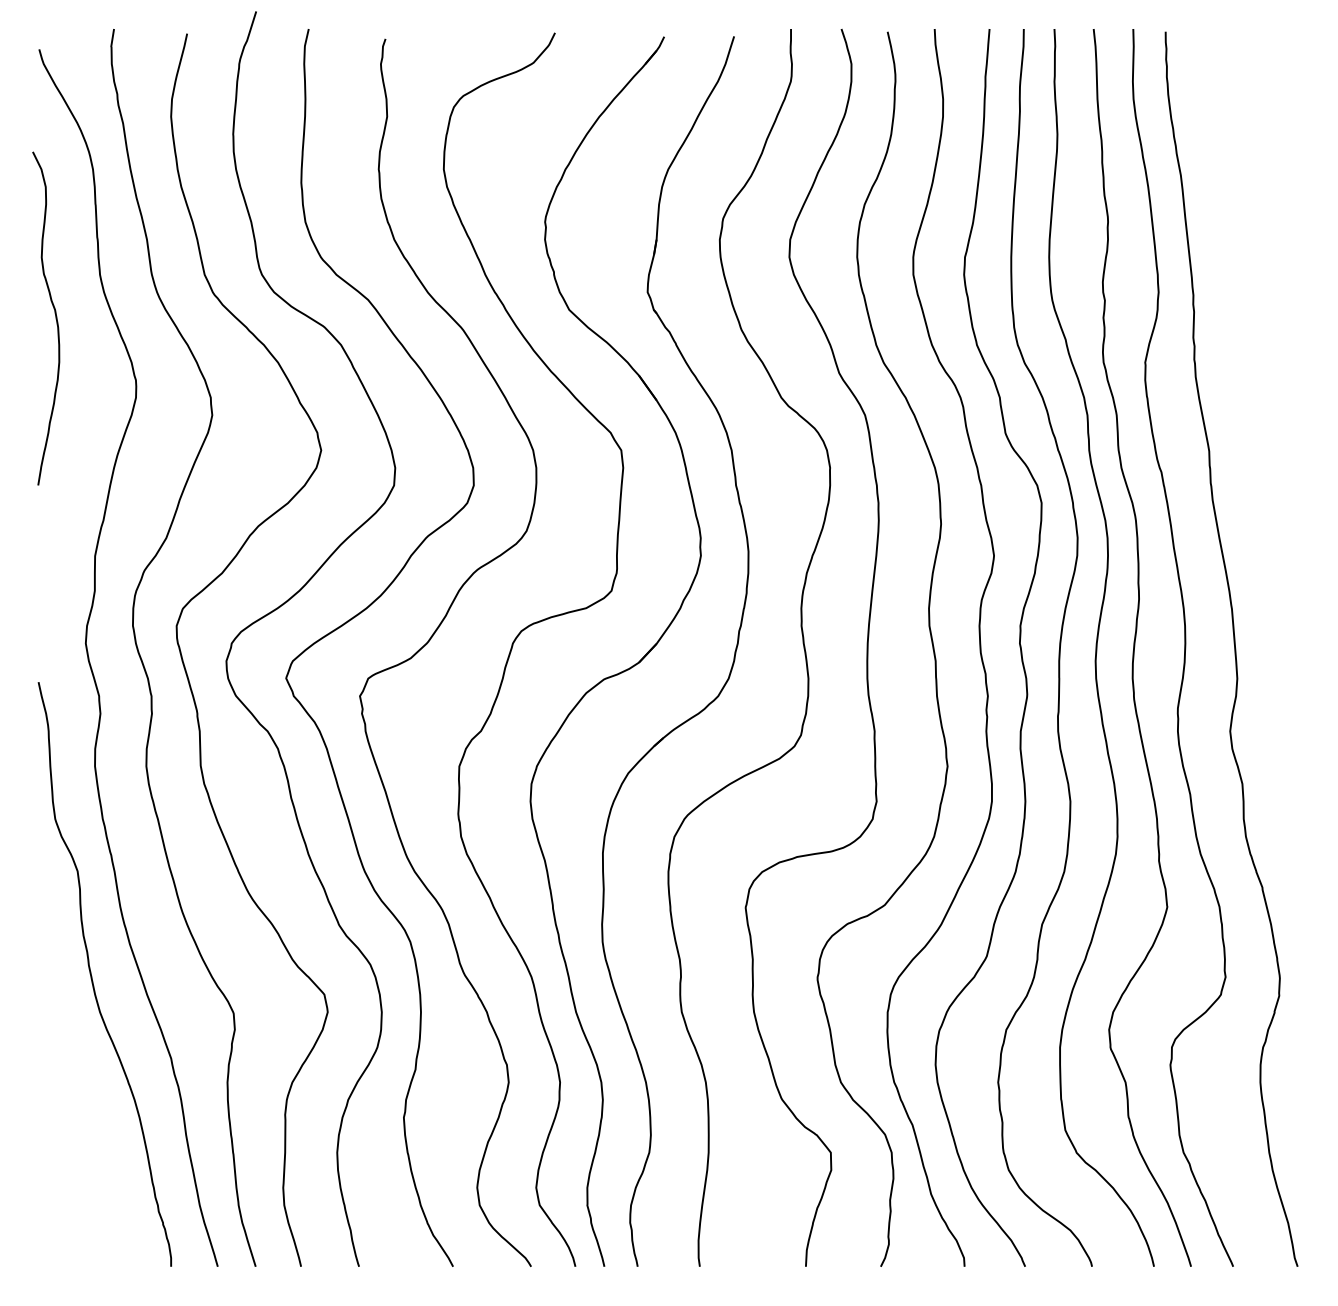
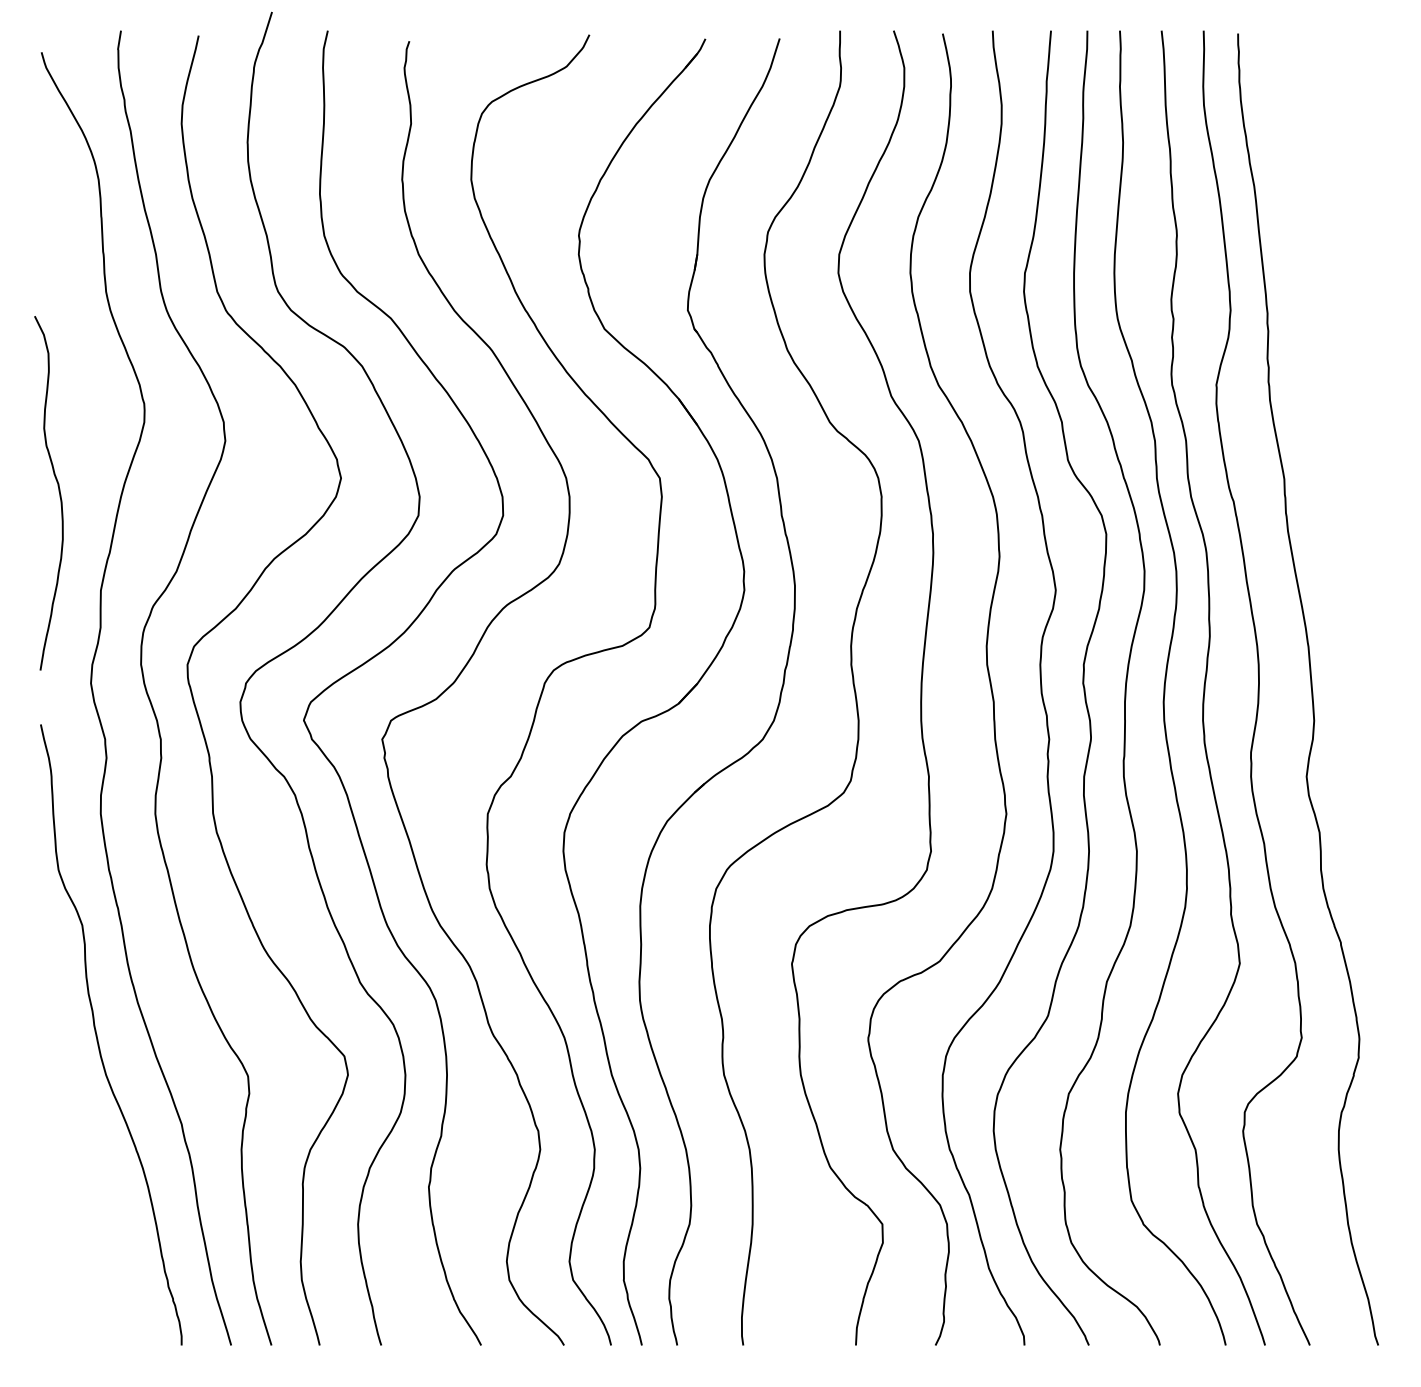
curve: (55, 316) -> (58, 491), moved

